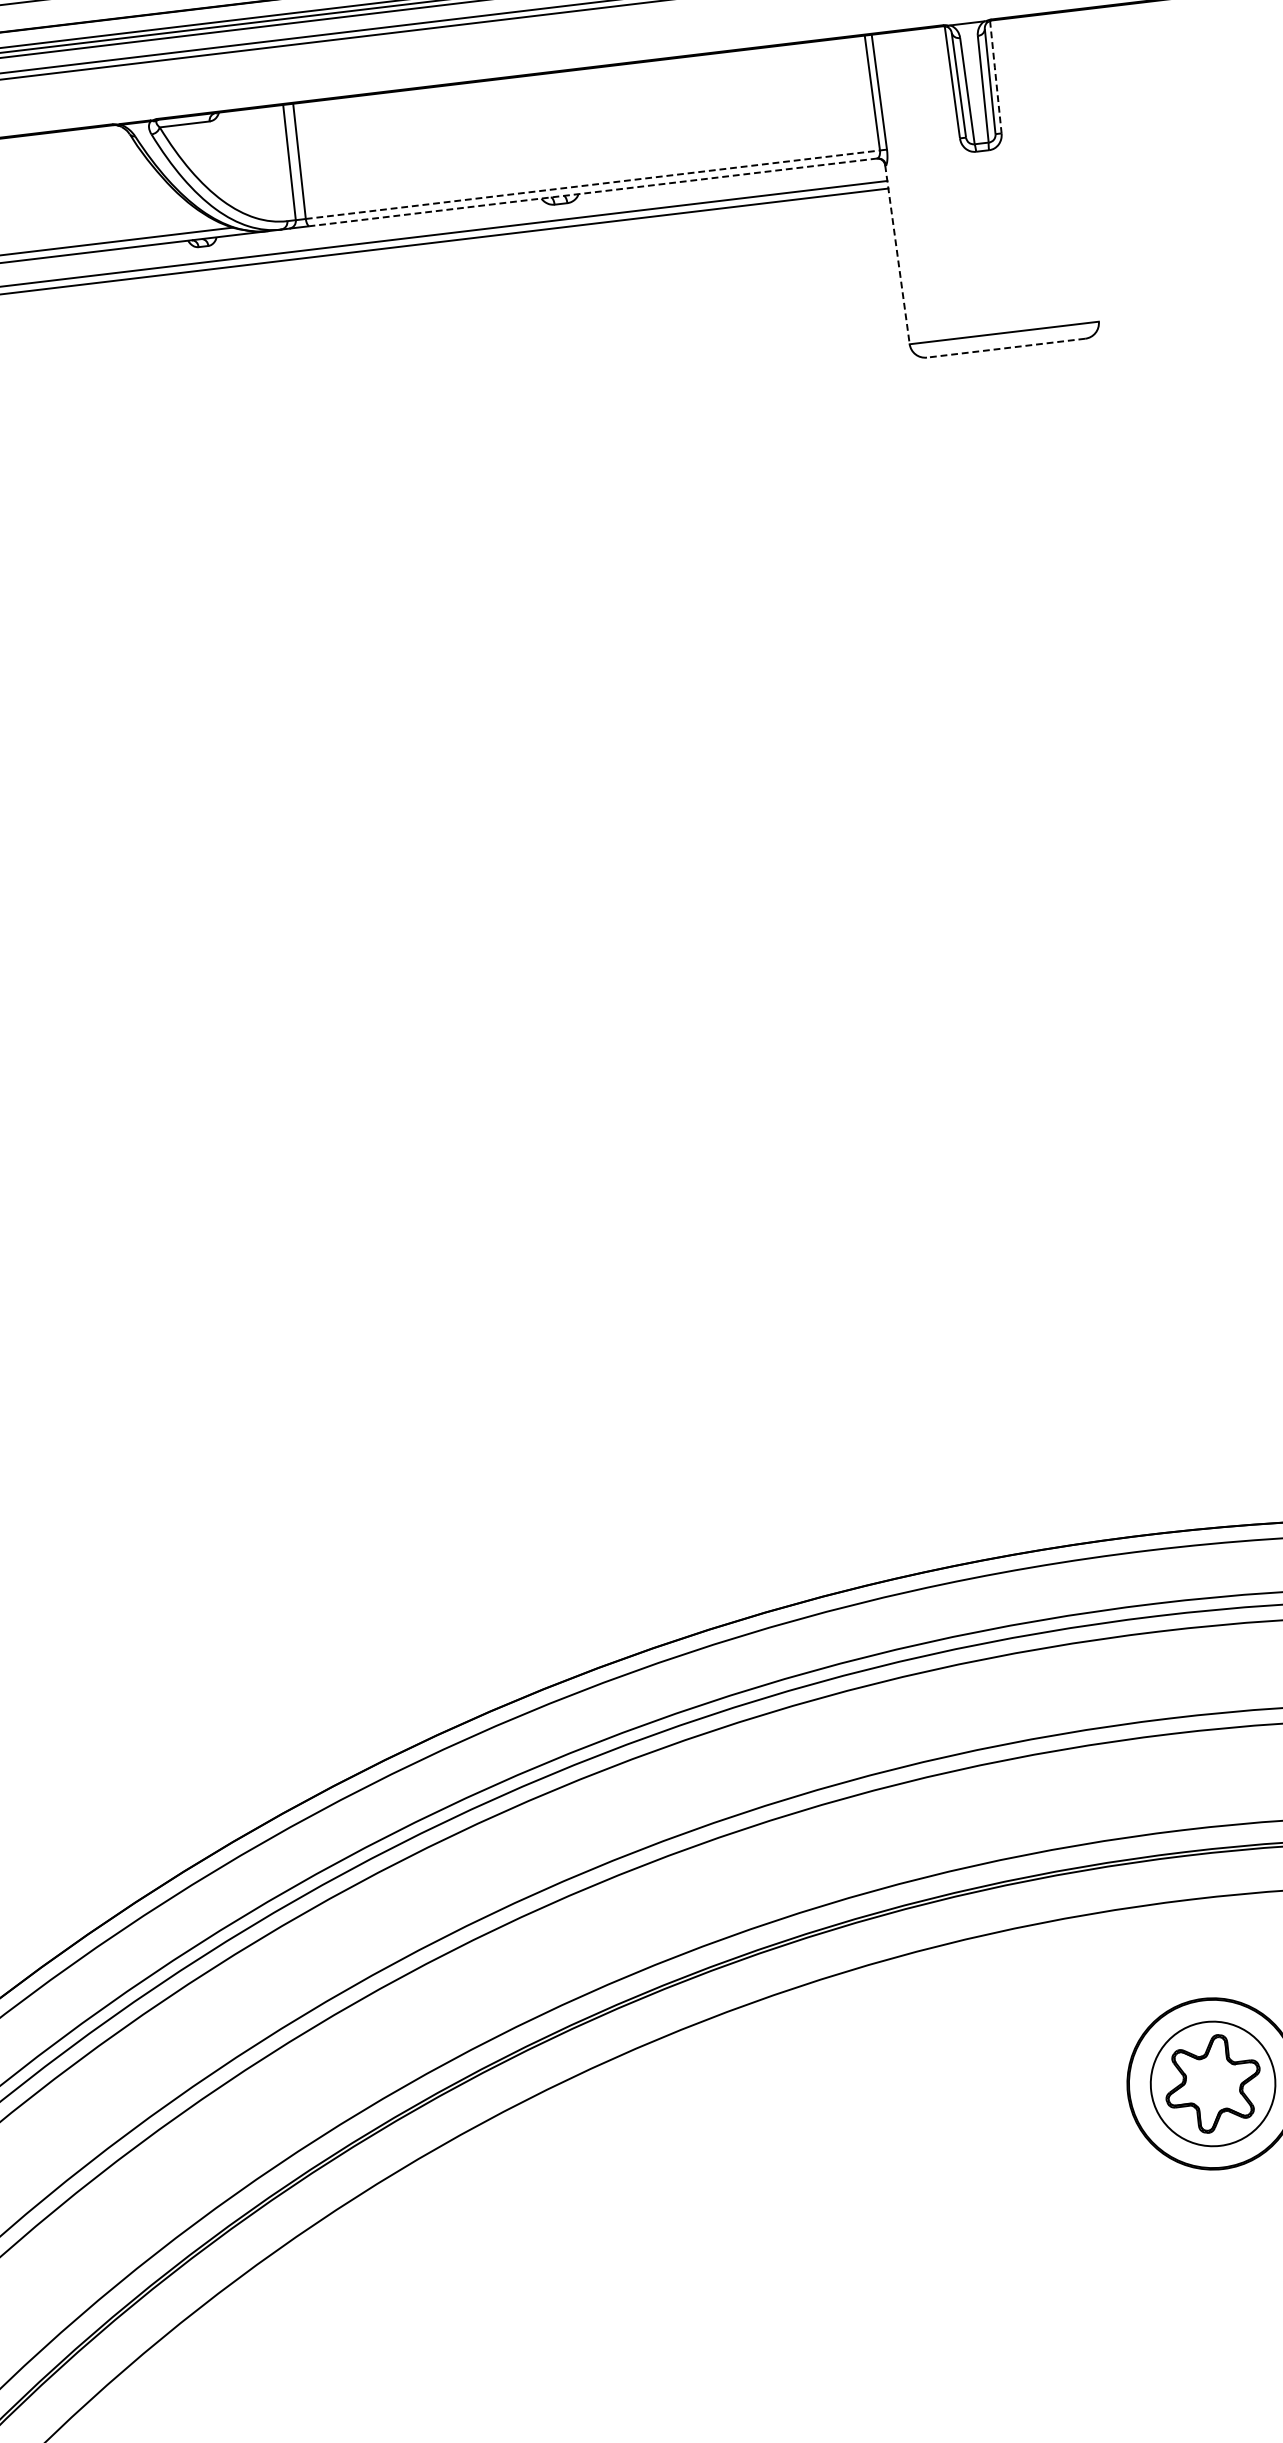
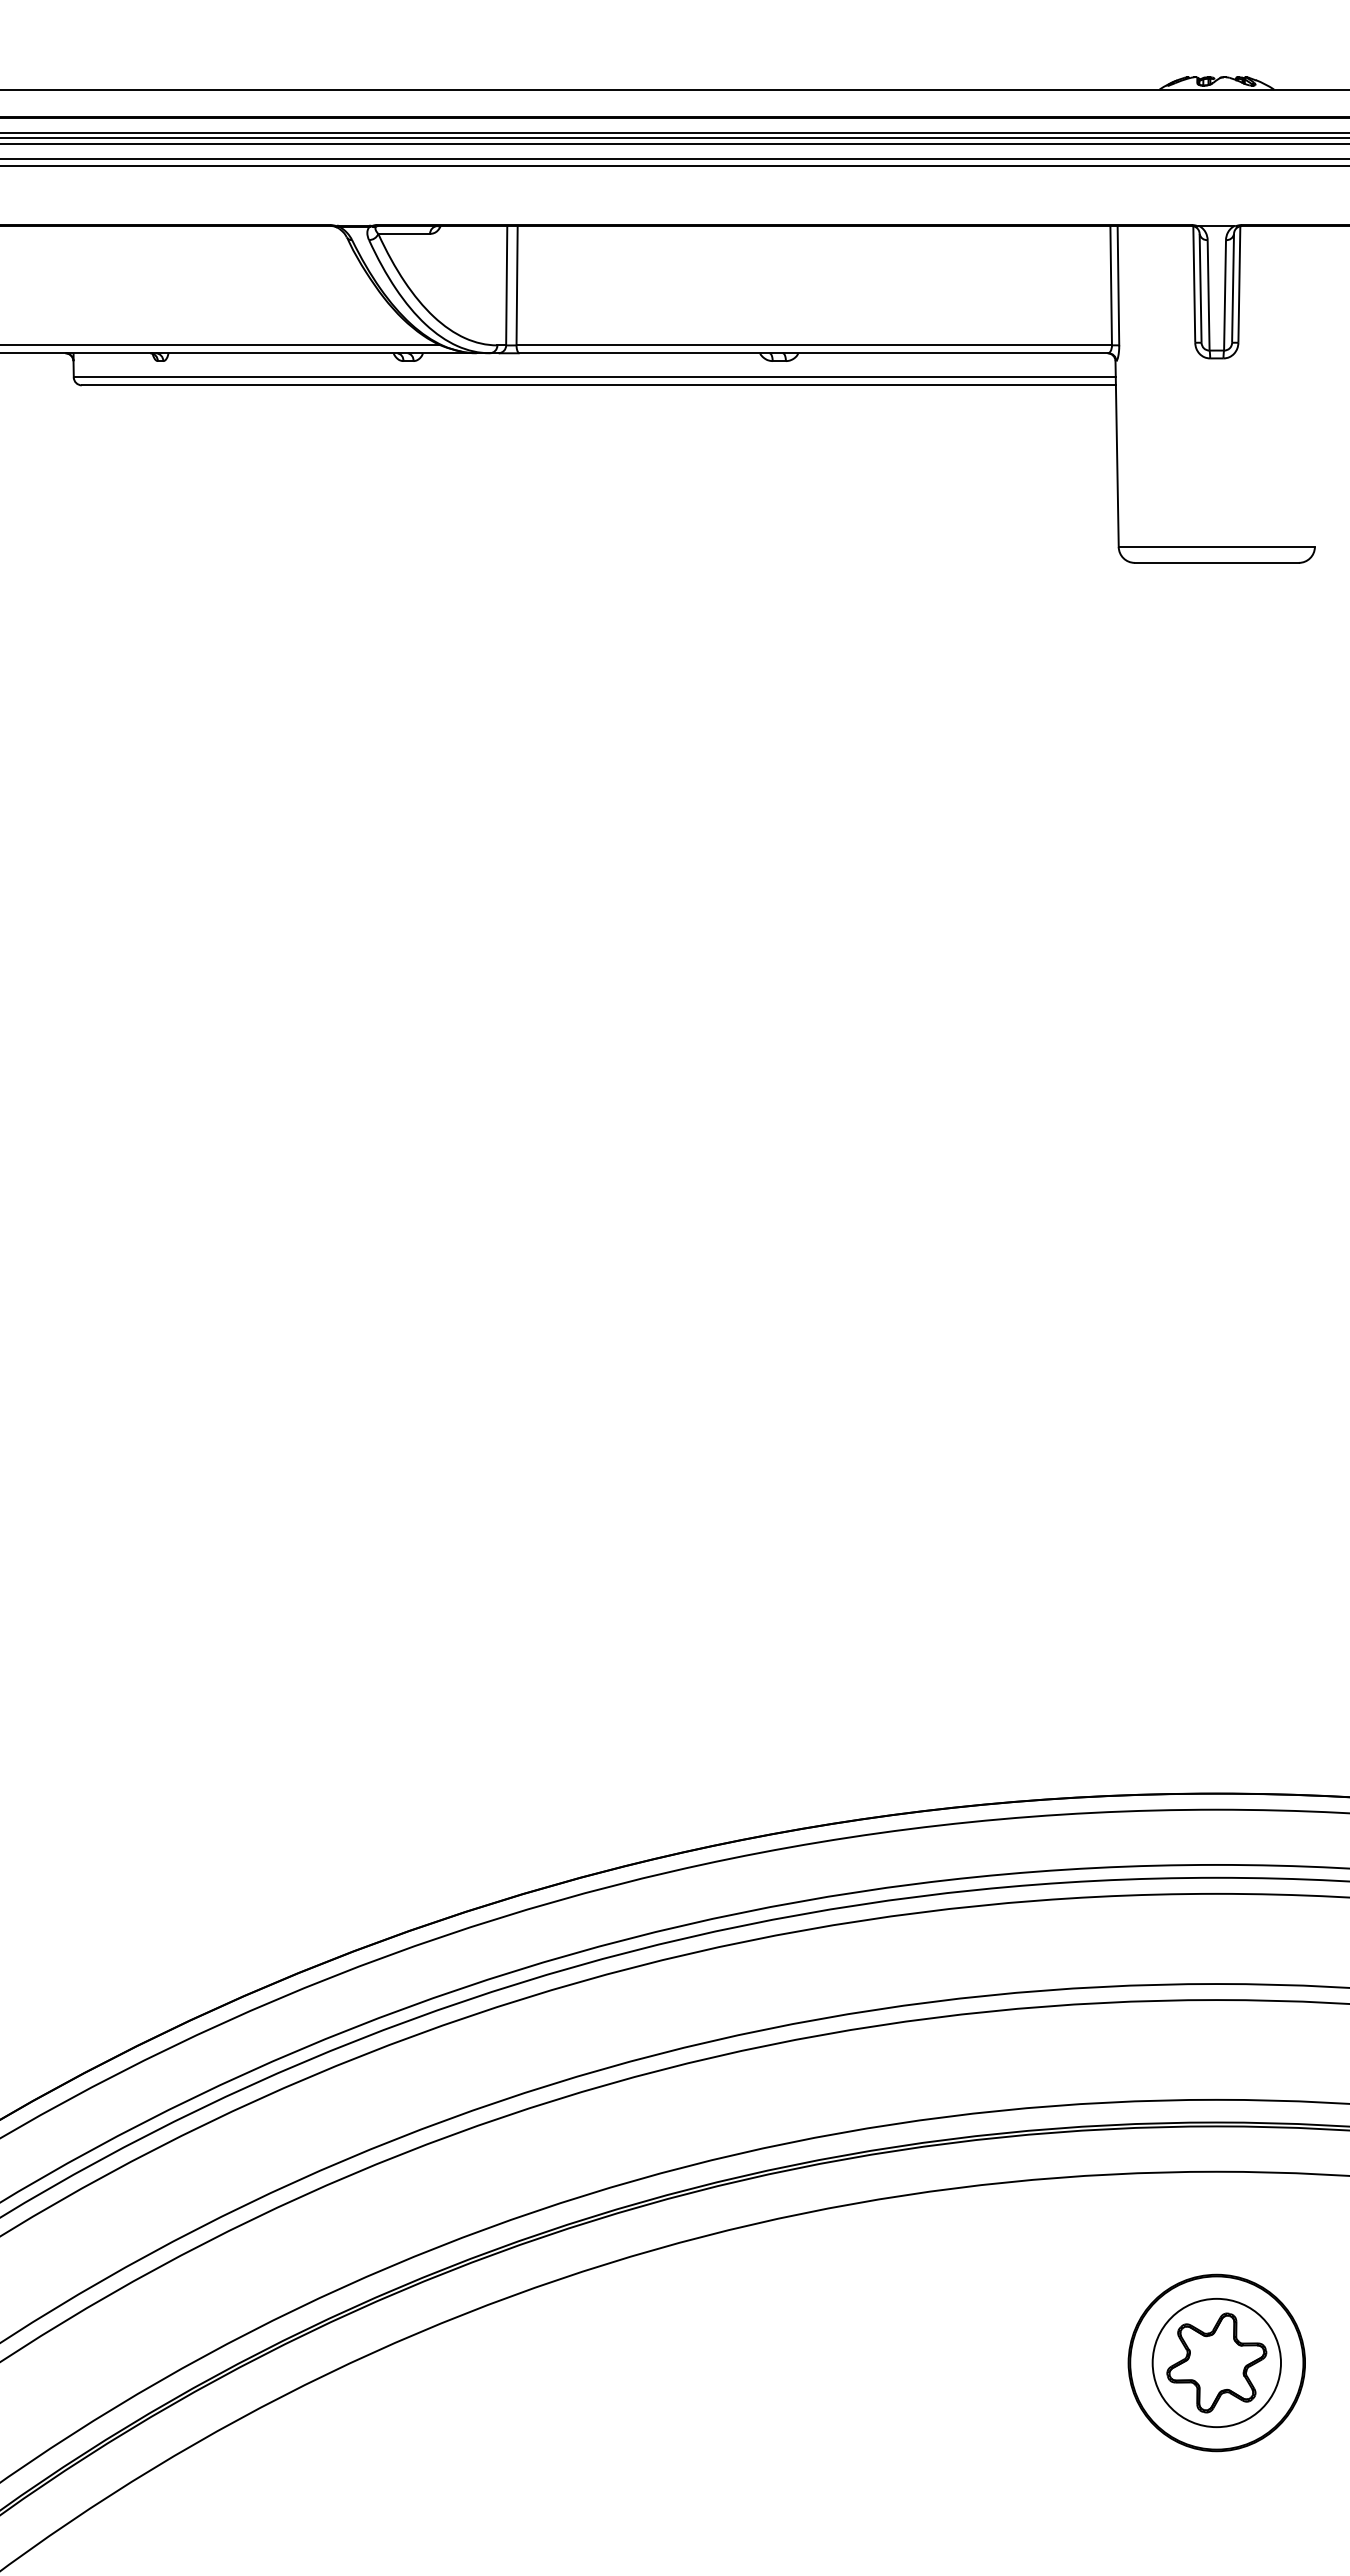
line: (995, 77) -> (1239, 284), dashed -> solid
line: (593, 184) -> (814, 345), dashed -> solid
line: (593, 192) -> (813, 353), dashed -> solid
line: (897, 255) -> (1117, 454), dashed -> solid
line: (1005, 347) -> (1216, 562), dashed -> solid

